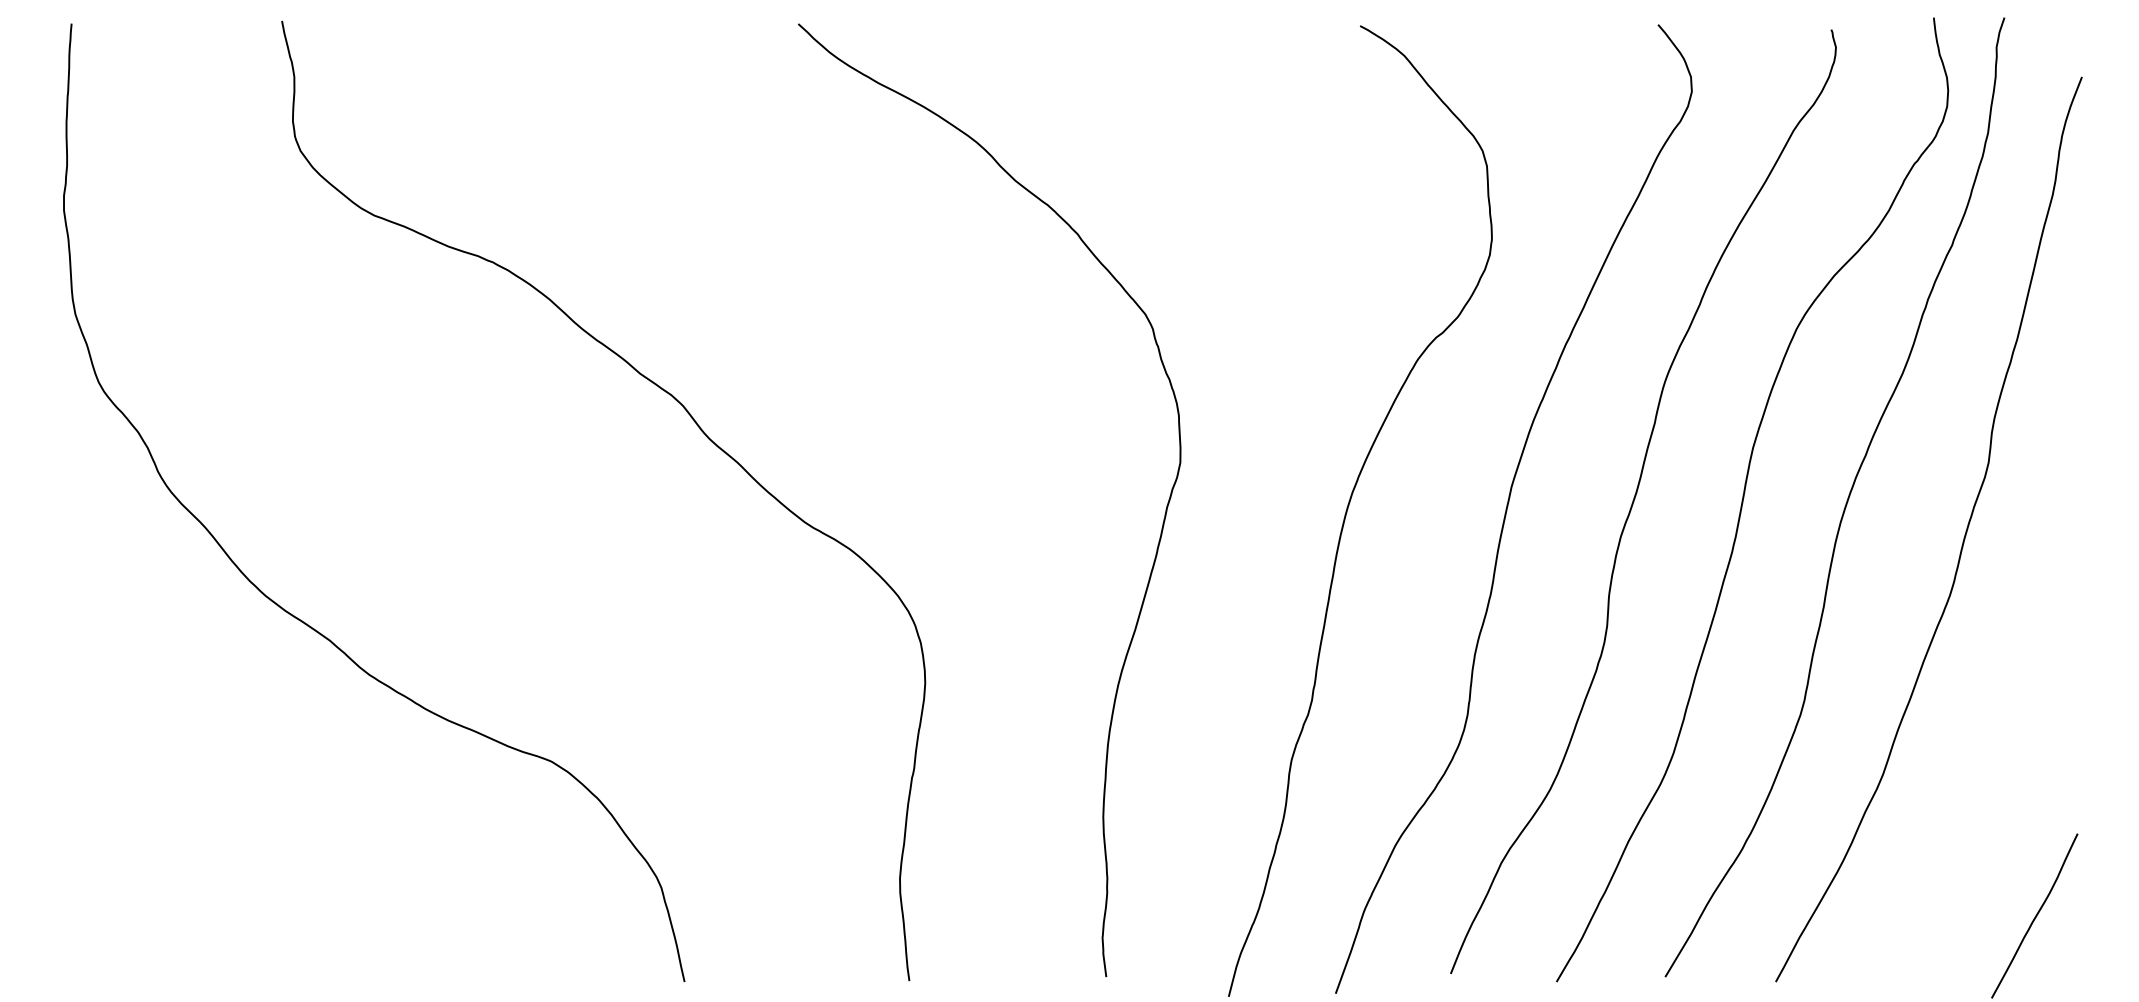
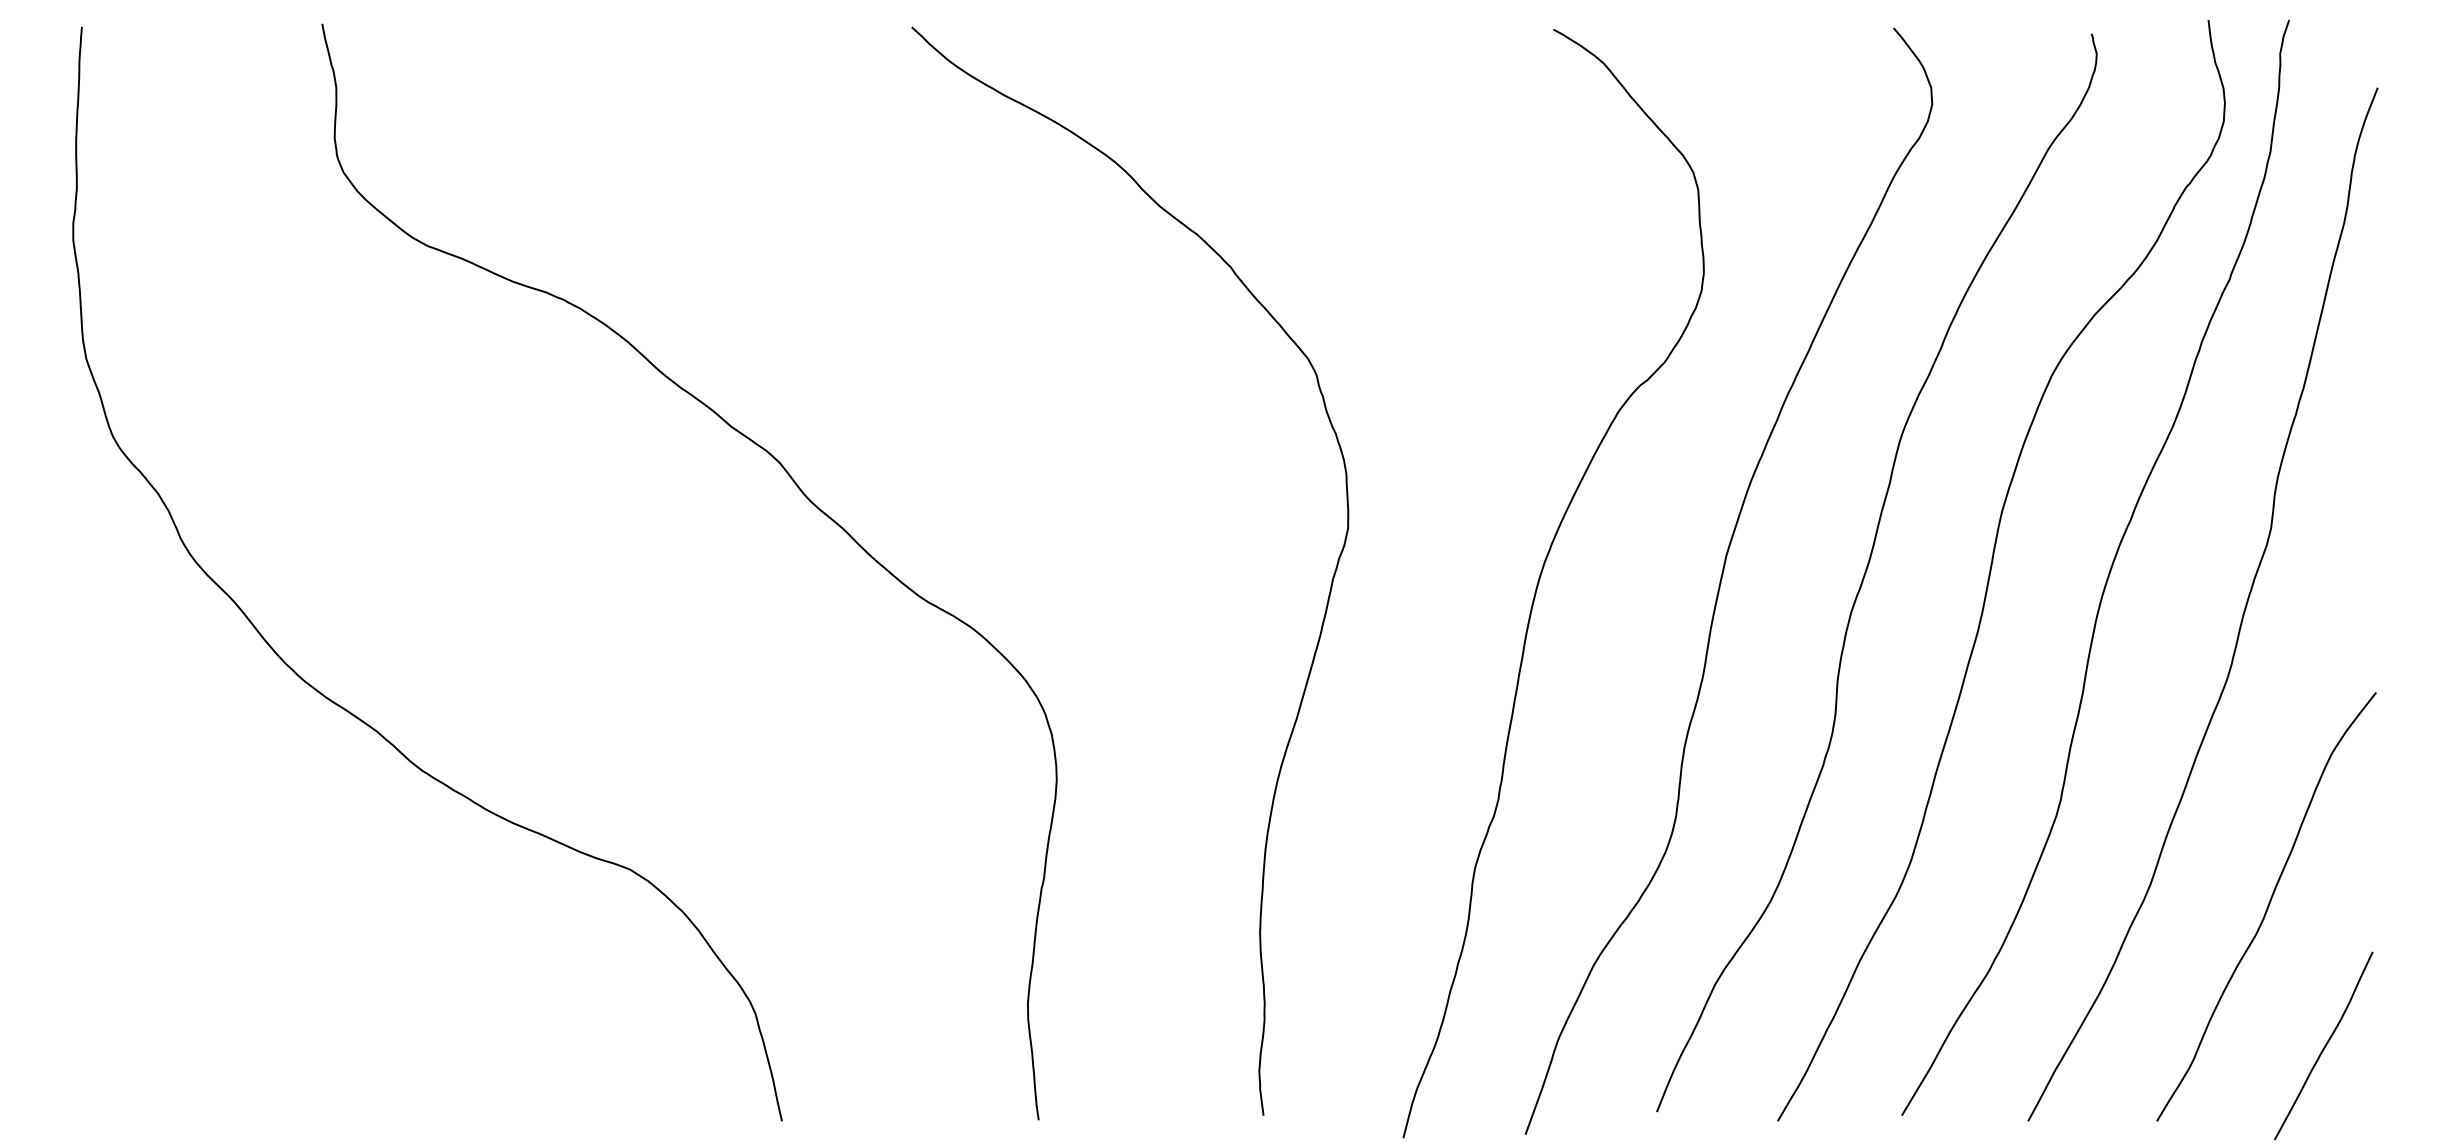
curve: (1985, 793) -> (2267, 906), added

